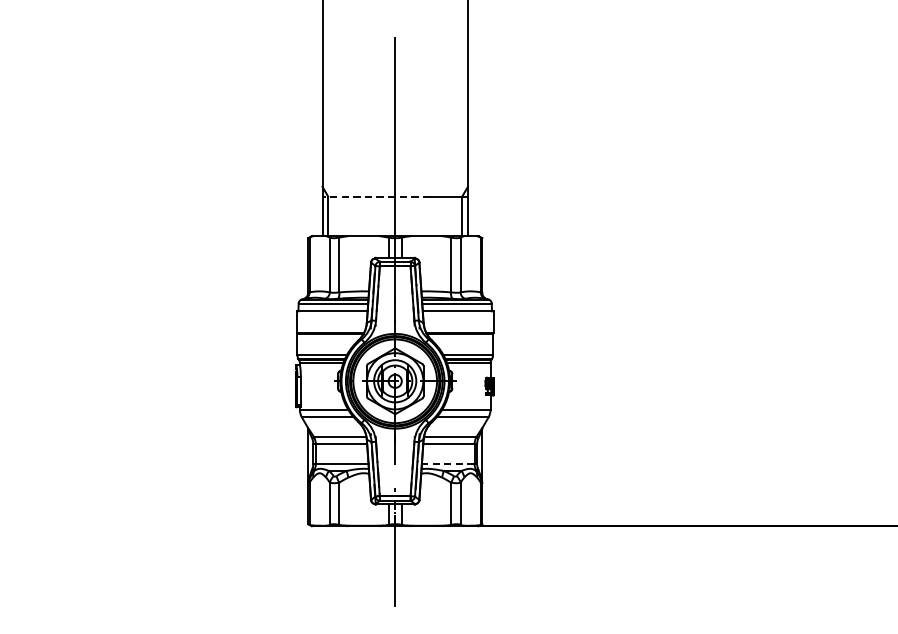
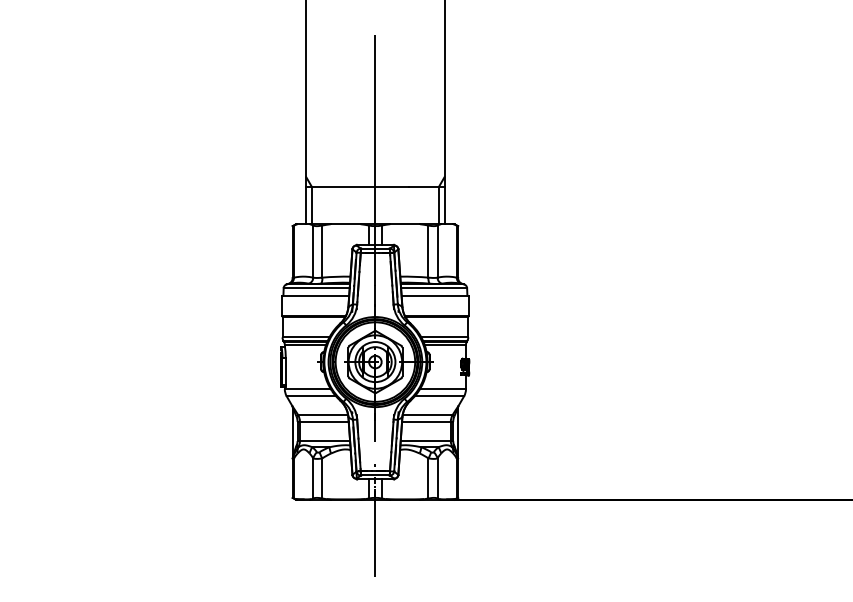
line: (375, 196) -> (356, 186), dashed -> solid
line: (447, 463) -> (425, 440), dashed -> solid

